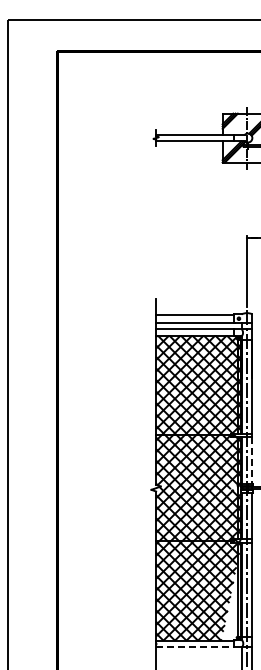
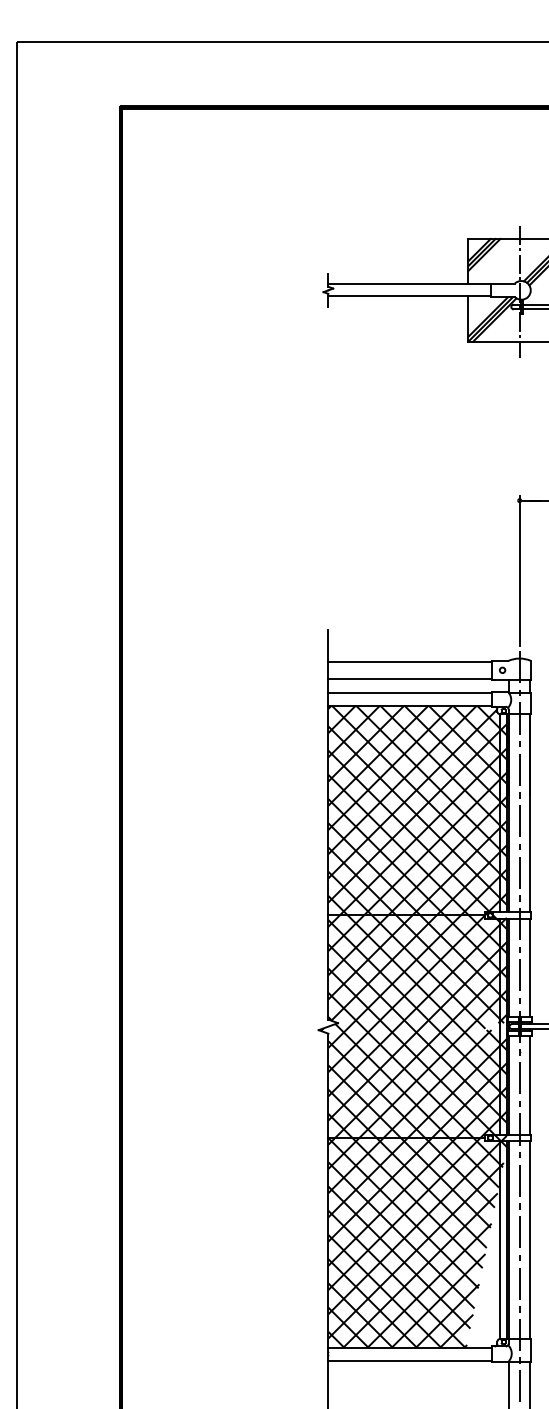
line: (251, 460) -> (528, 968), dashed -> solid
line: (195, 646) -> (411, 1359), dashed -> solid

